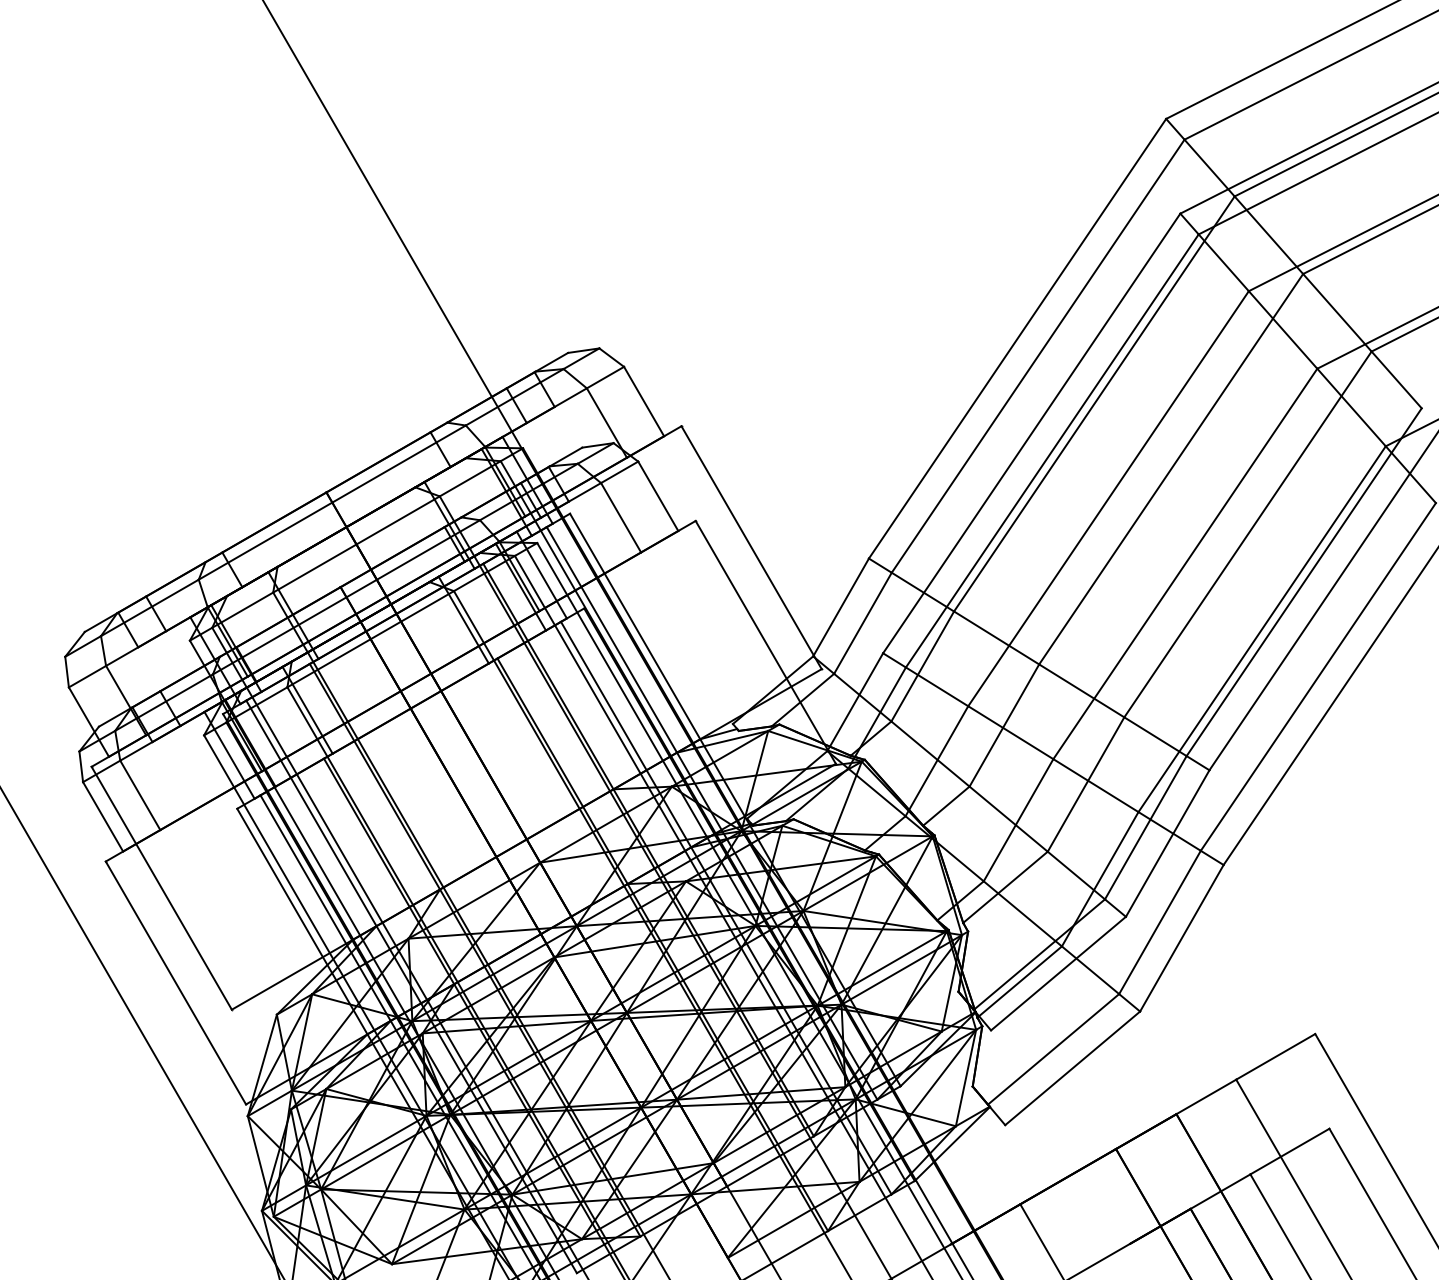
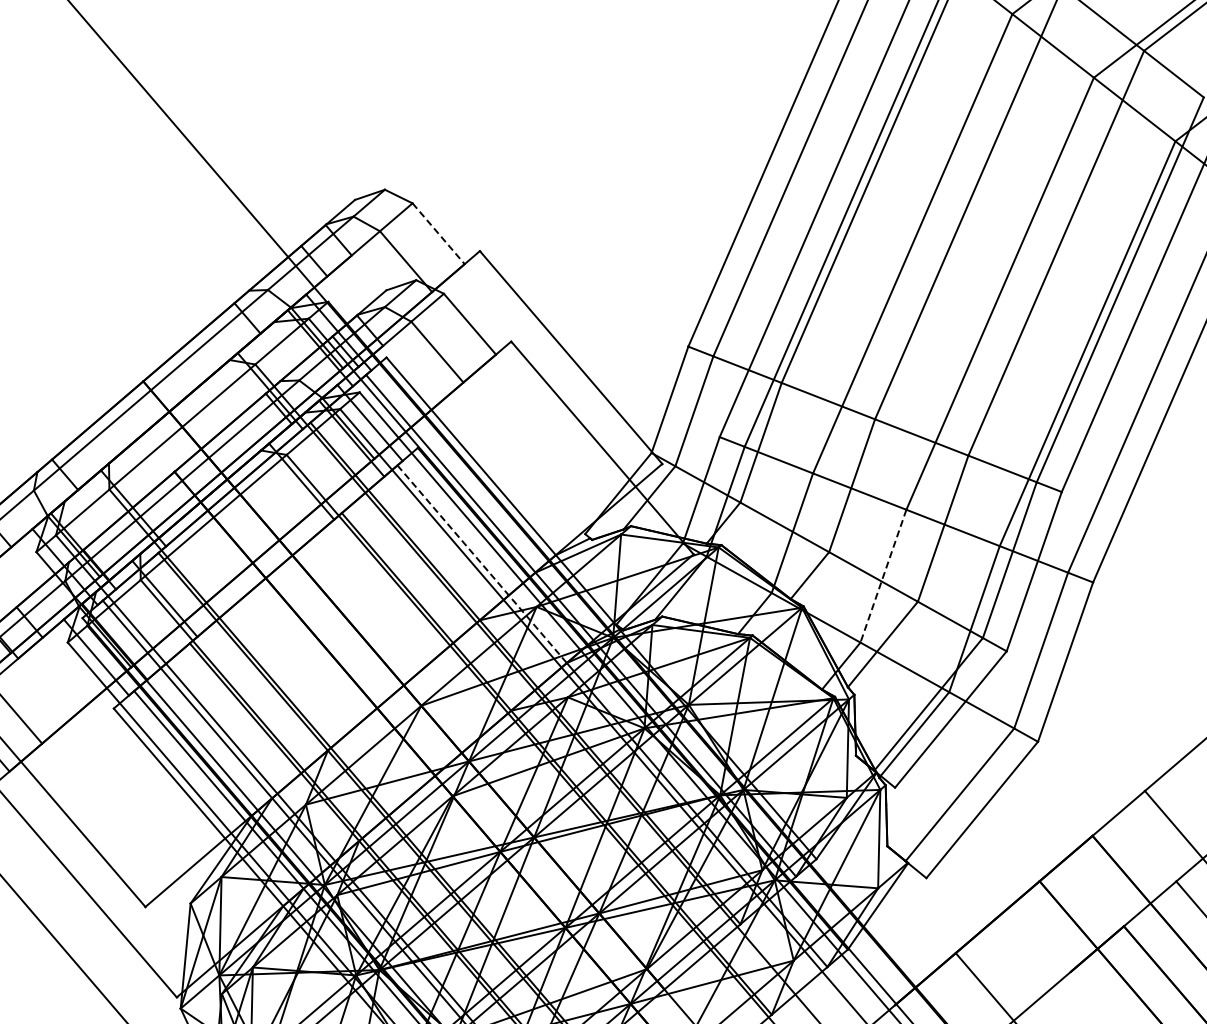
line: (644, 402) -> (439, 234), solid -> dashed
line: (626, 735) -> (482, 565), solid -> dashed
line: (1018, 820) -> (883, 576), solid -> dashed

